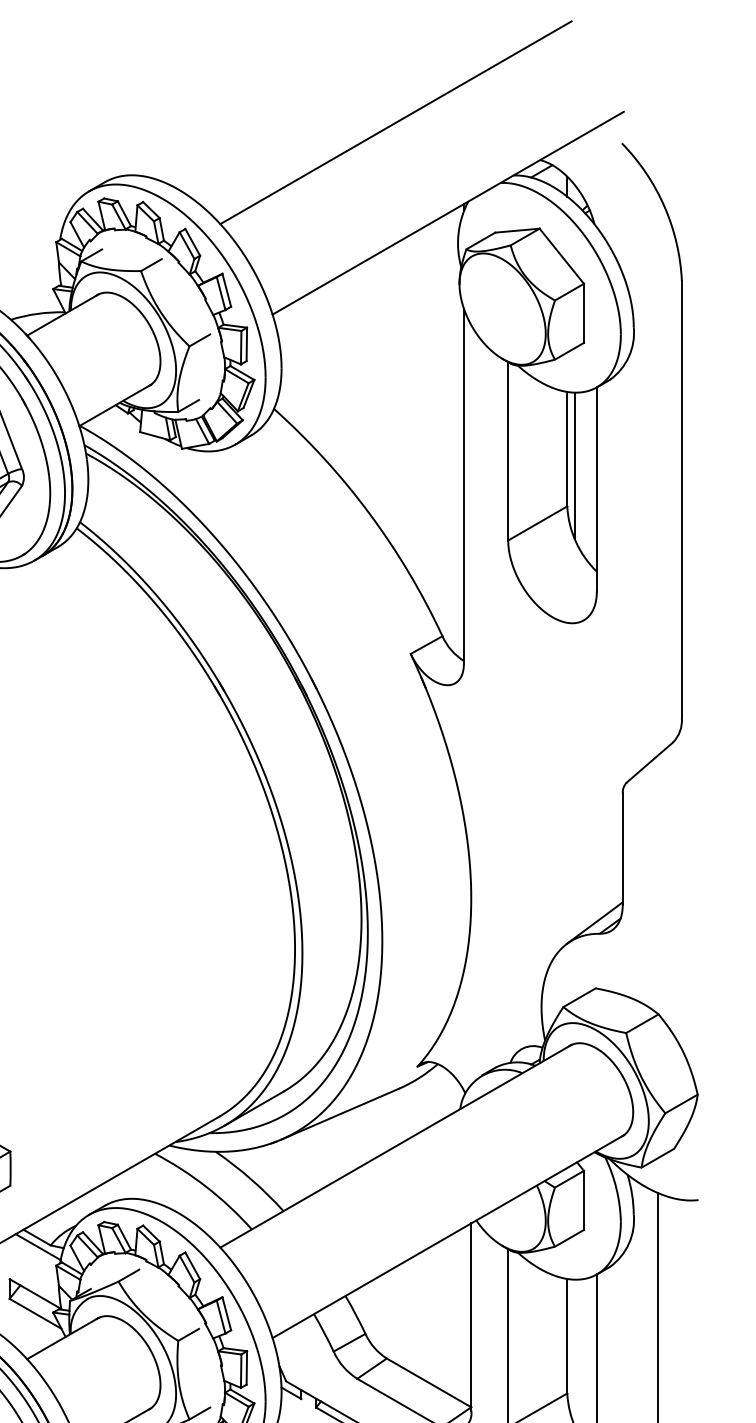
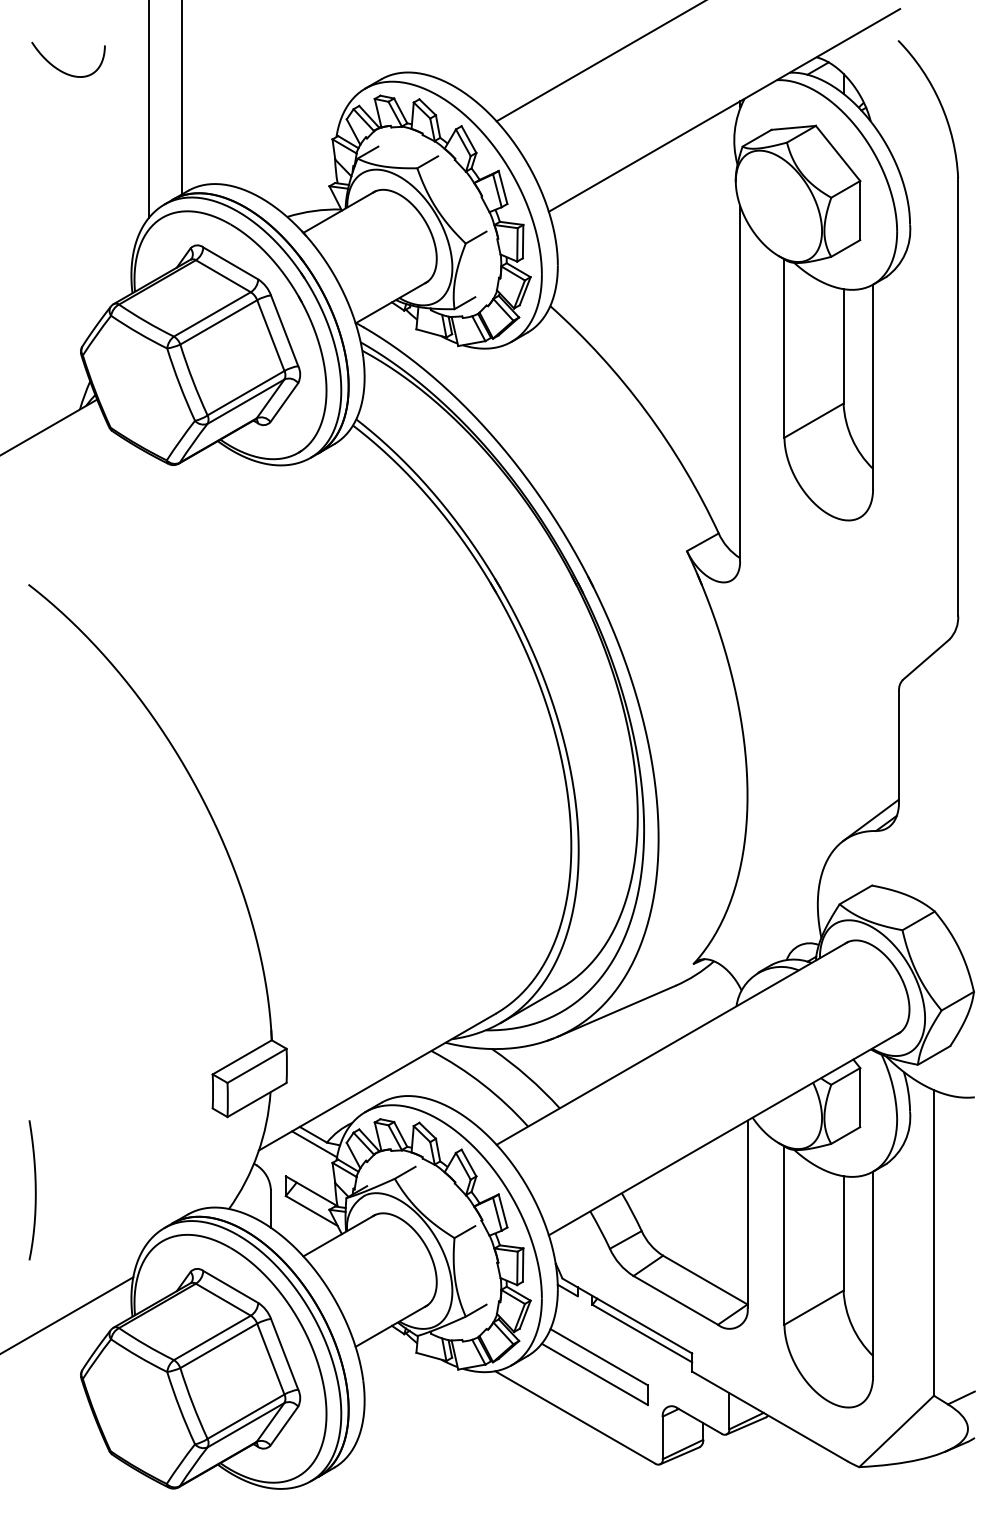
line: (574, 465) -> (850, 362), removed

